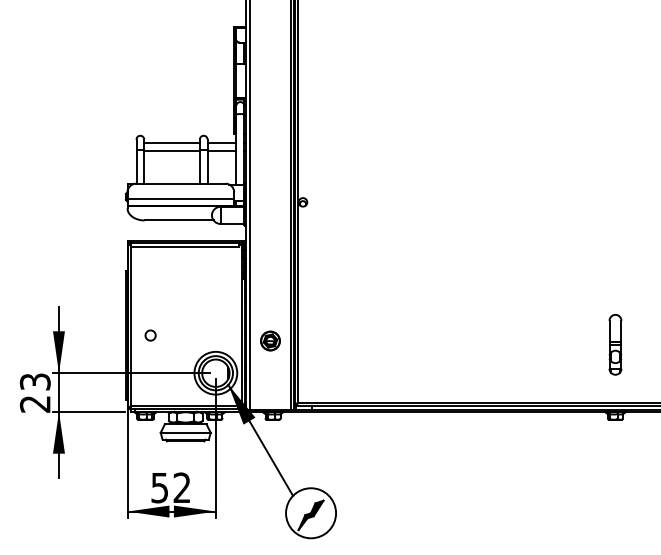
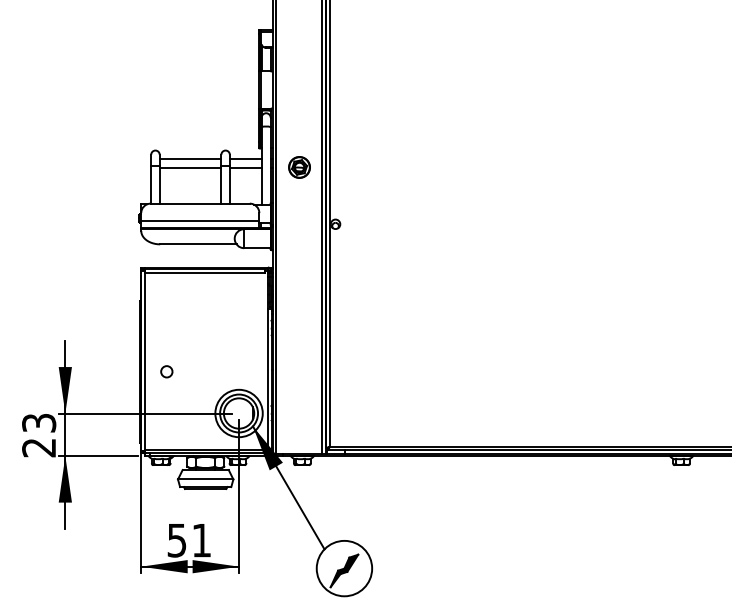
part: (270, 340) -> (299, 166), moved
part: (615, 344) -> (681, 381), removed
text: (181, 487) -> (201, 540), 52 -> 51

